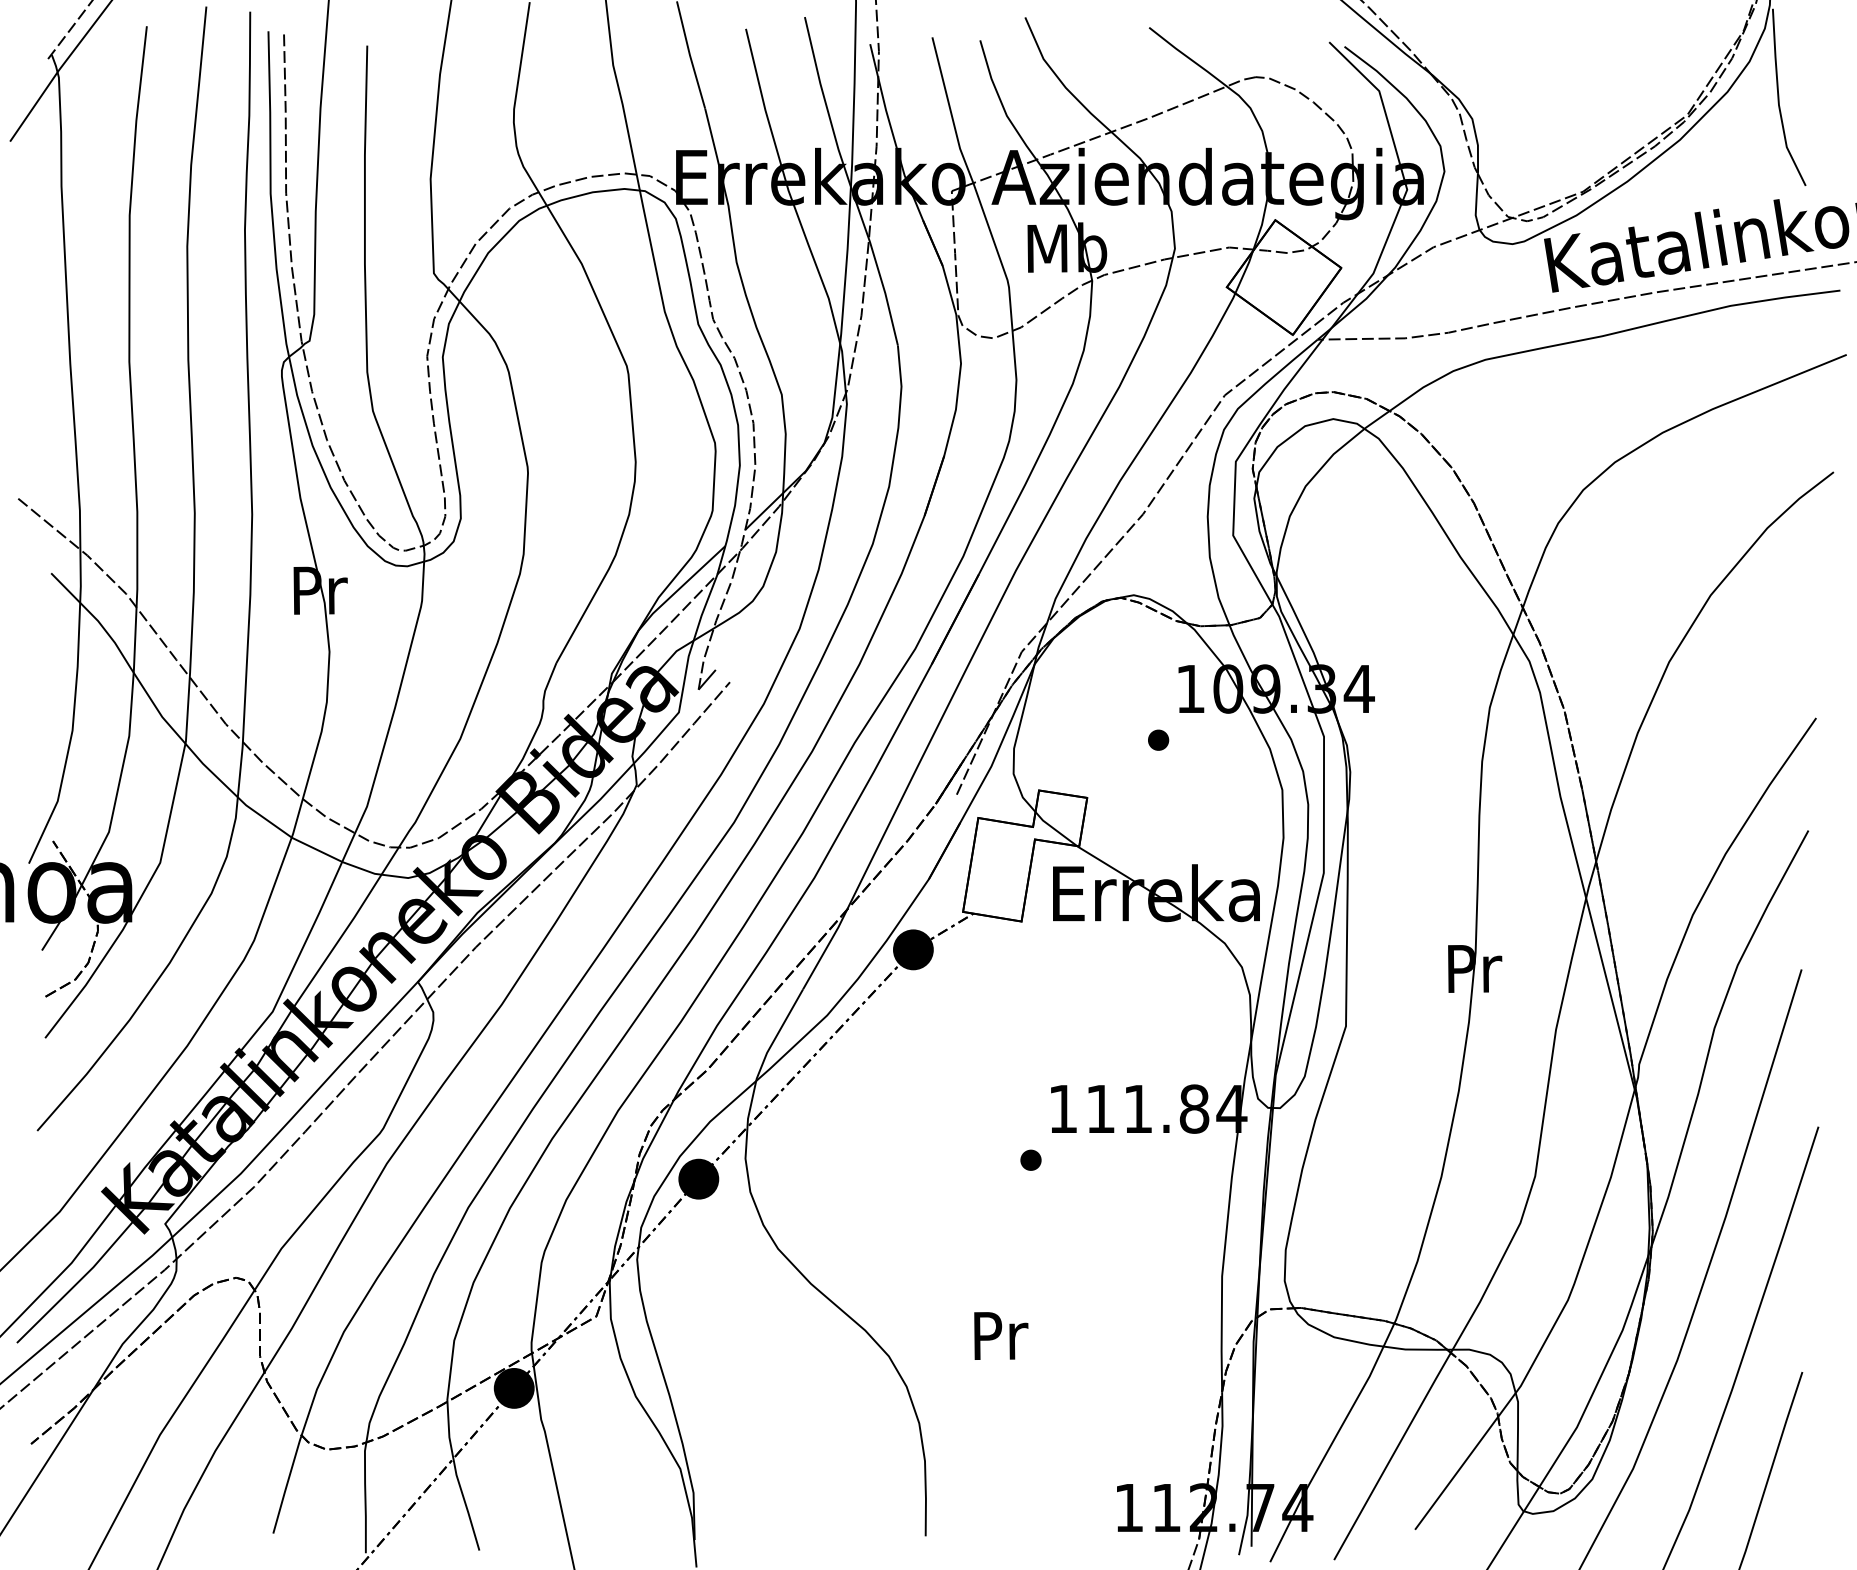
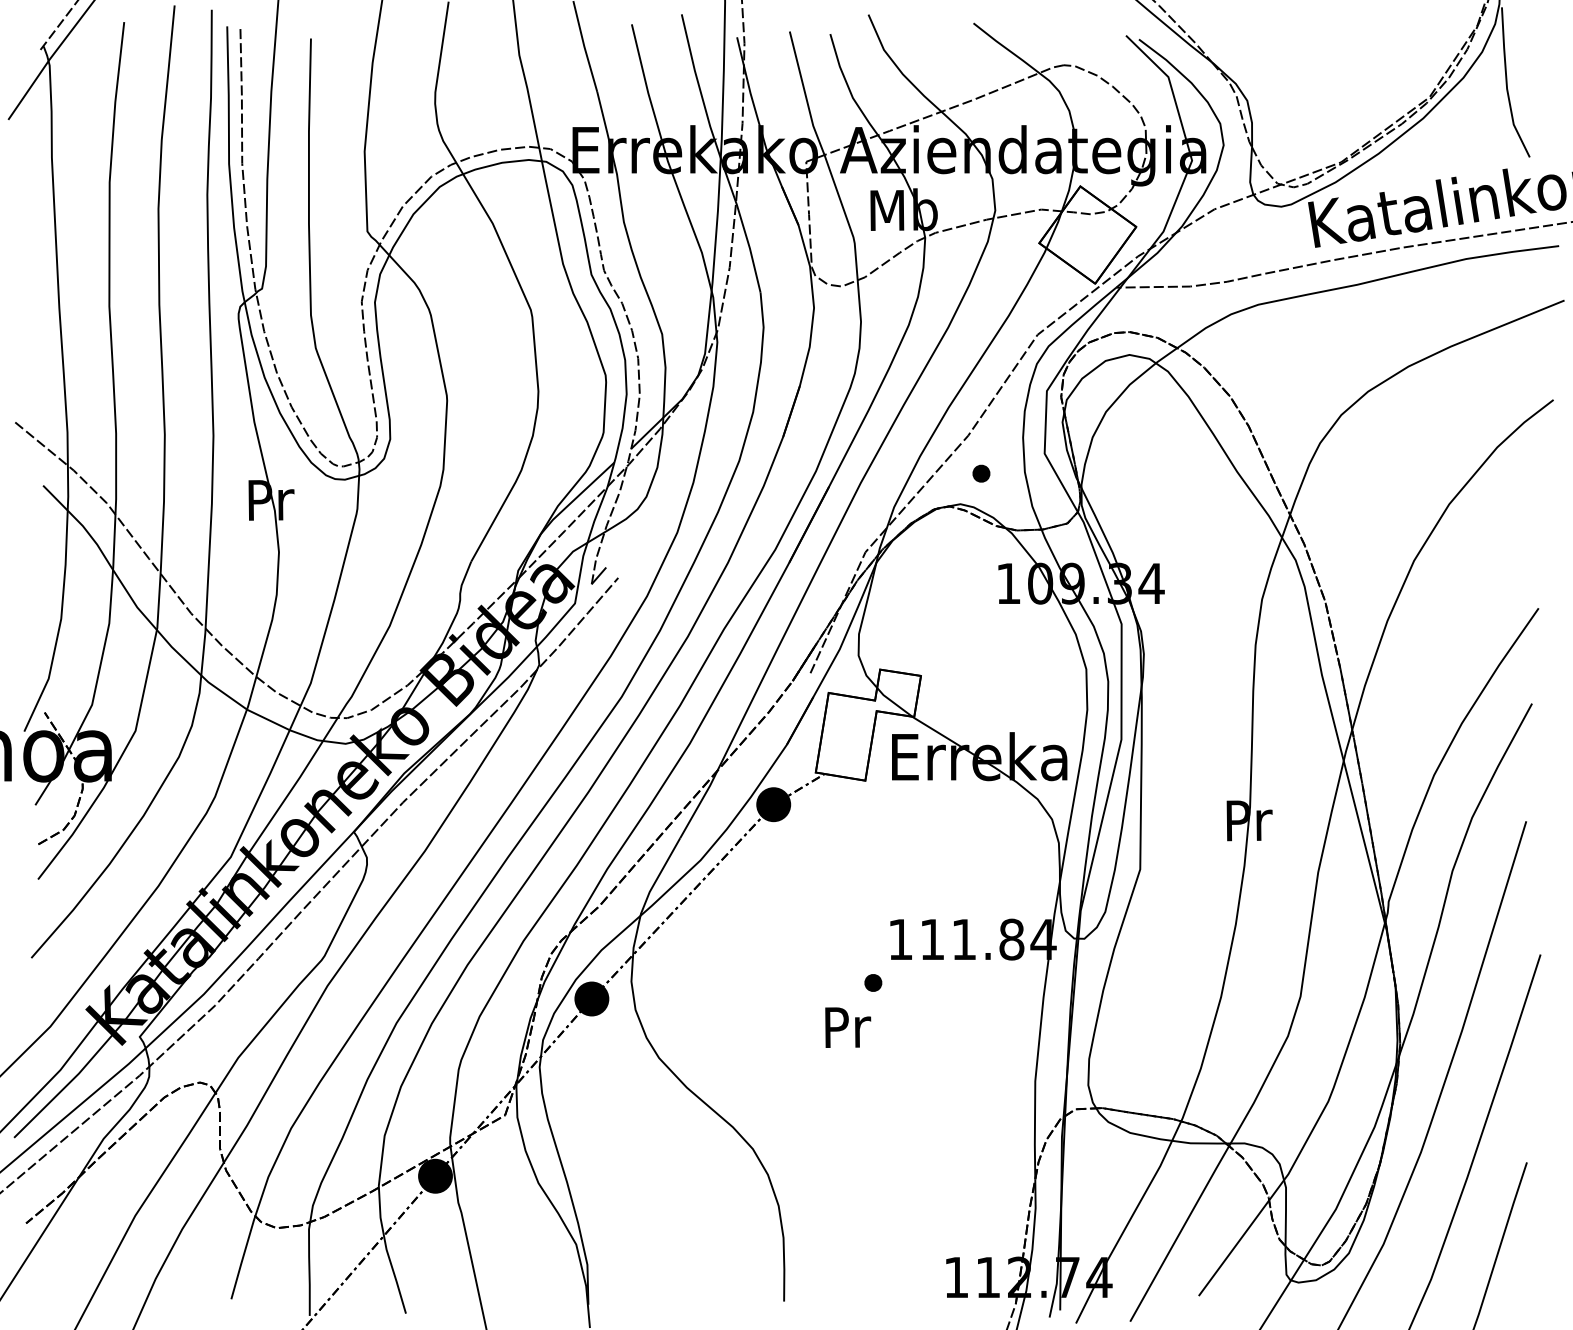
part: (1158, 739) -> (981, 473), moved
text: (1001, 1335) -> (848, 1027), moved

